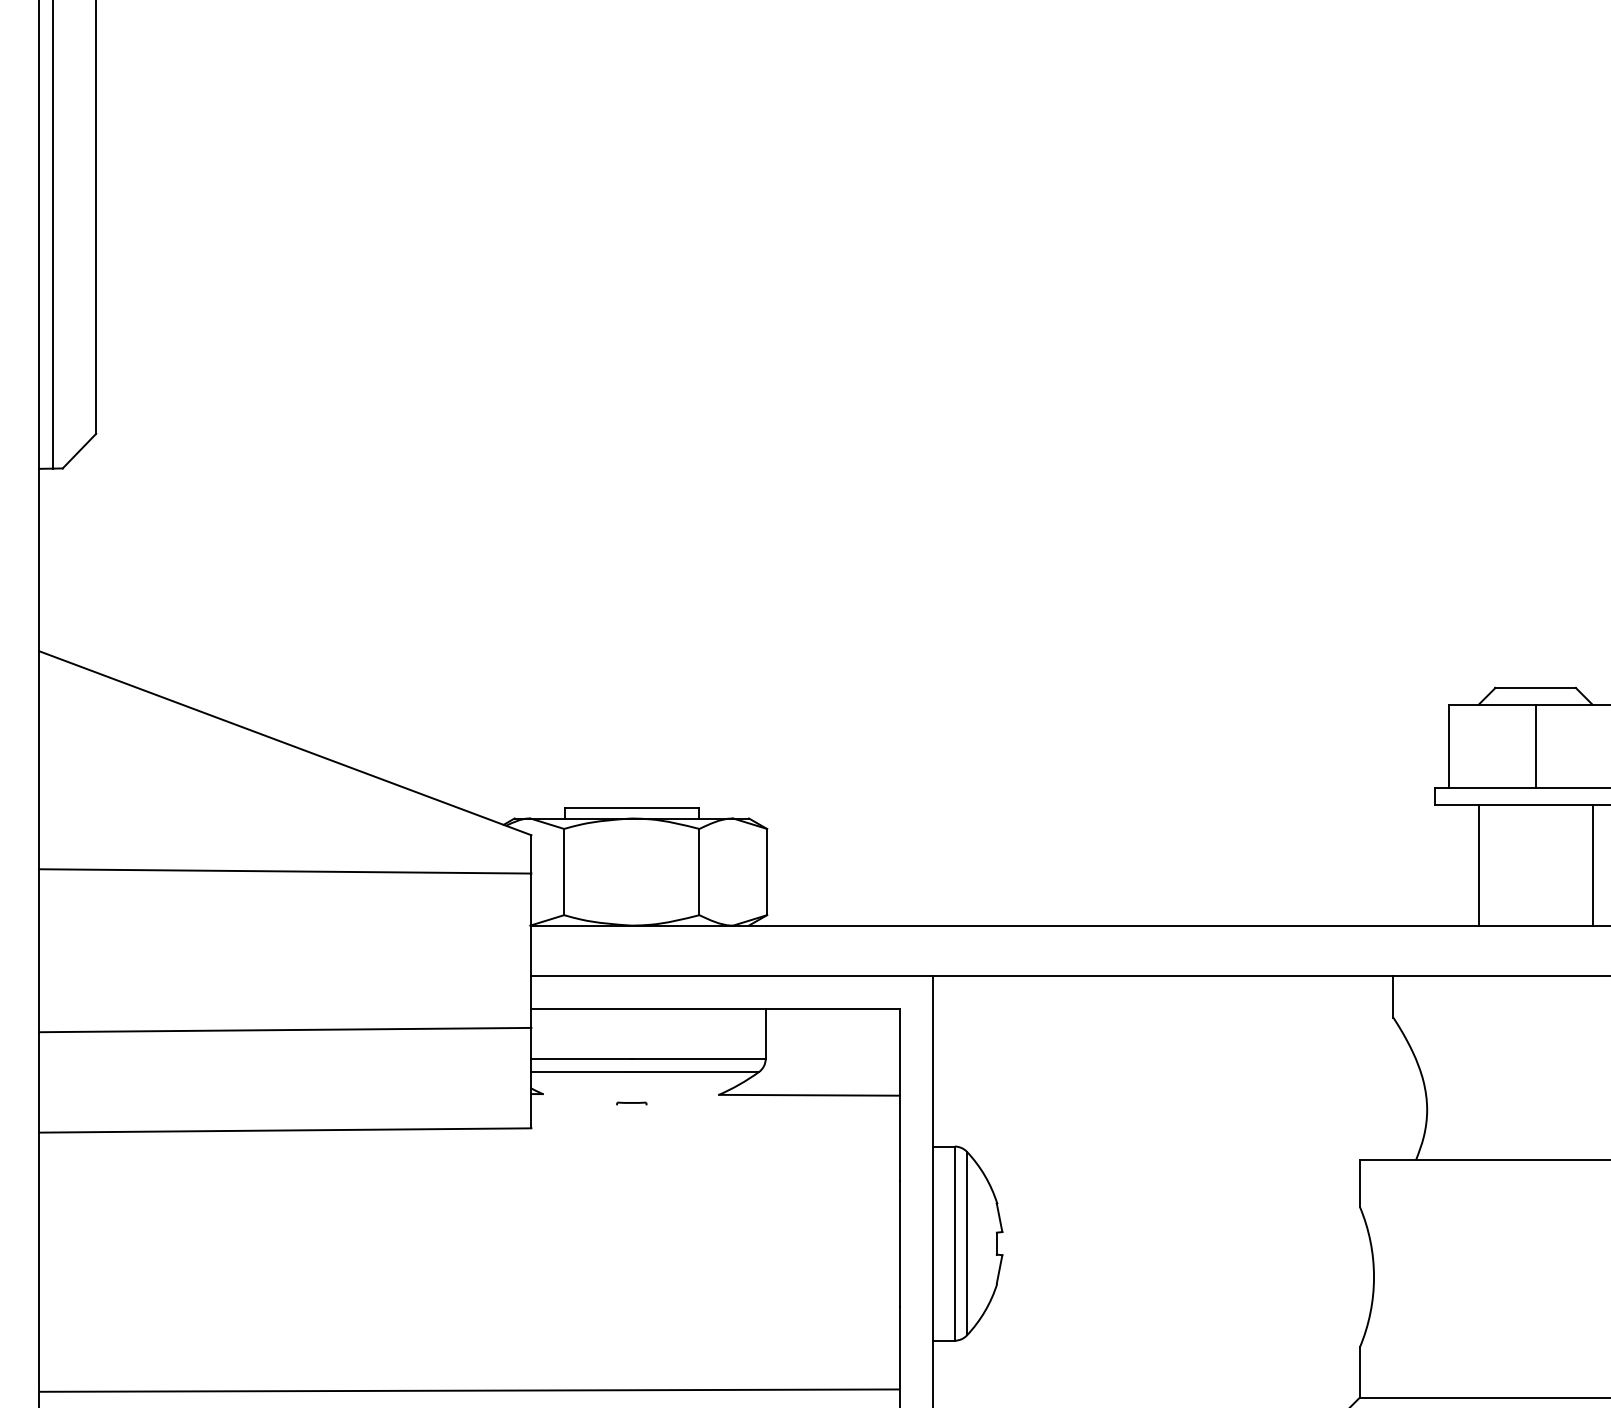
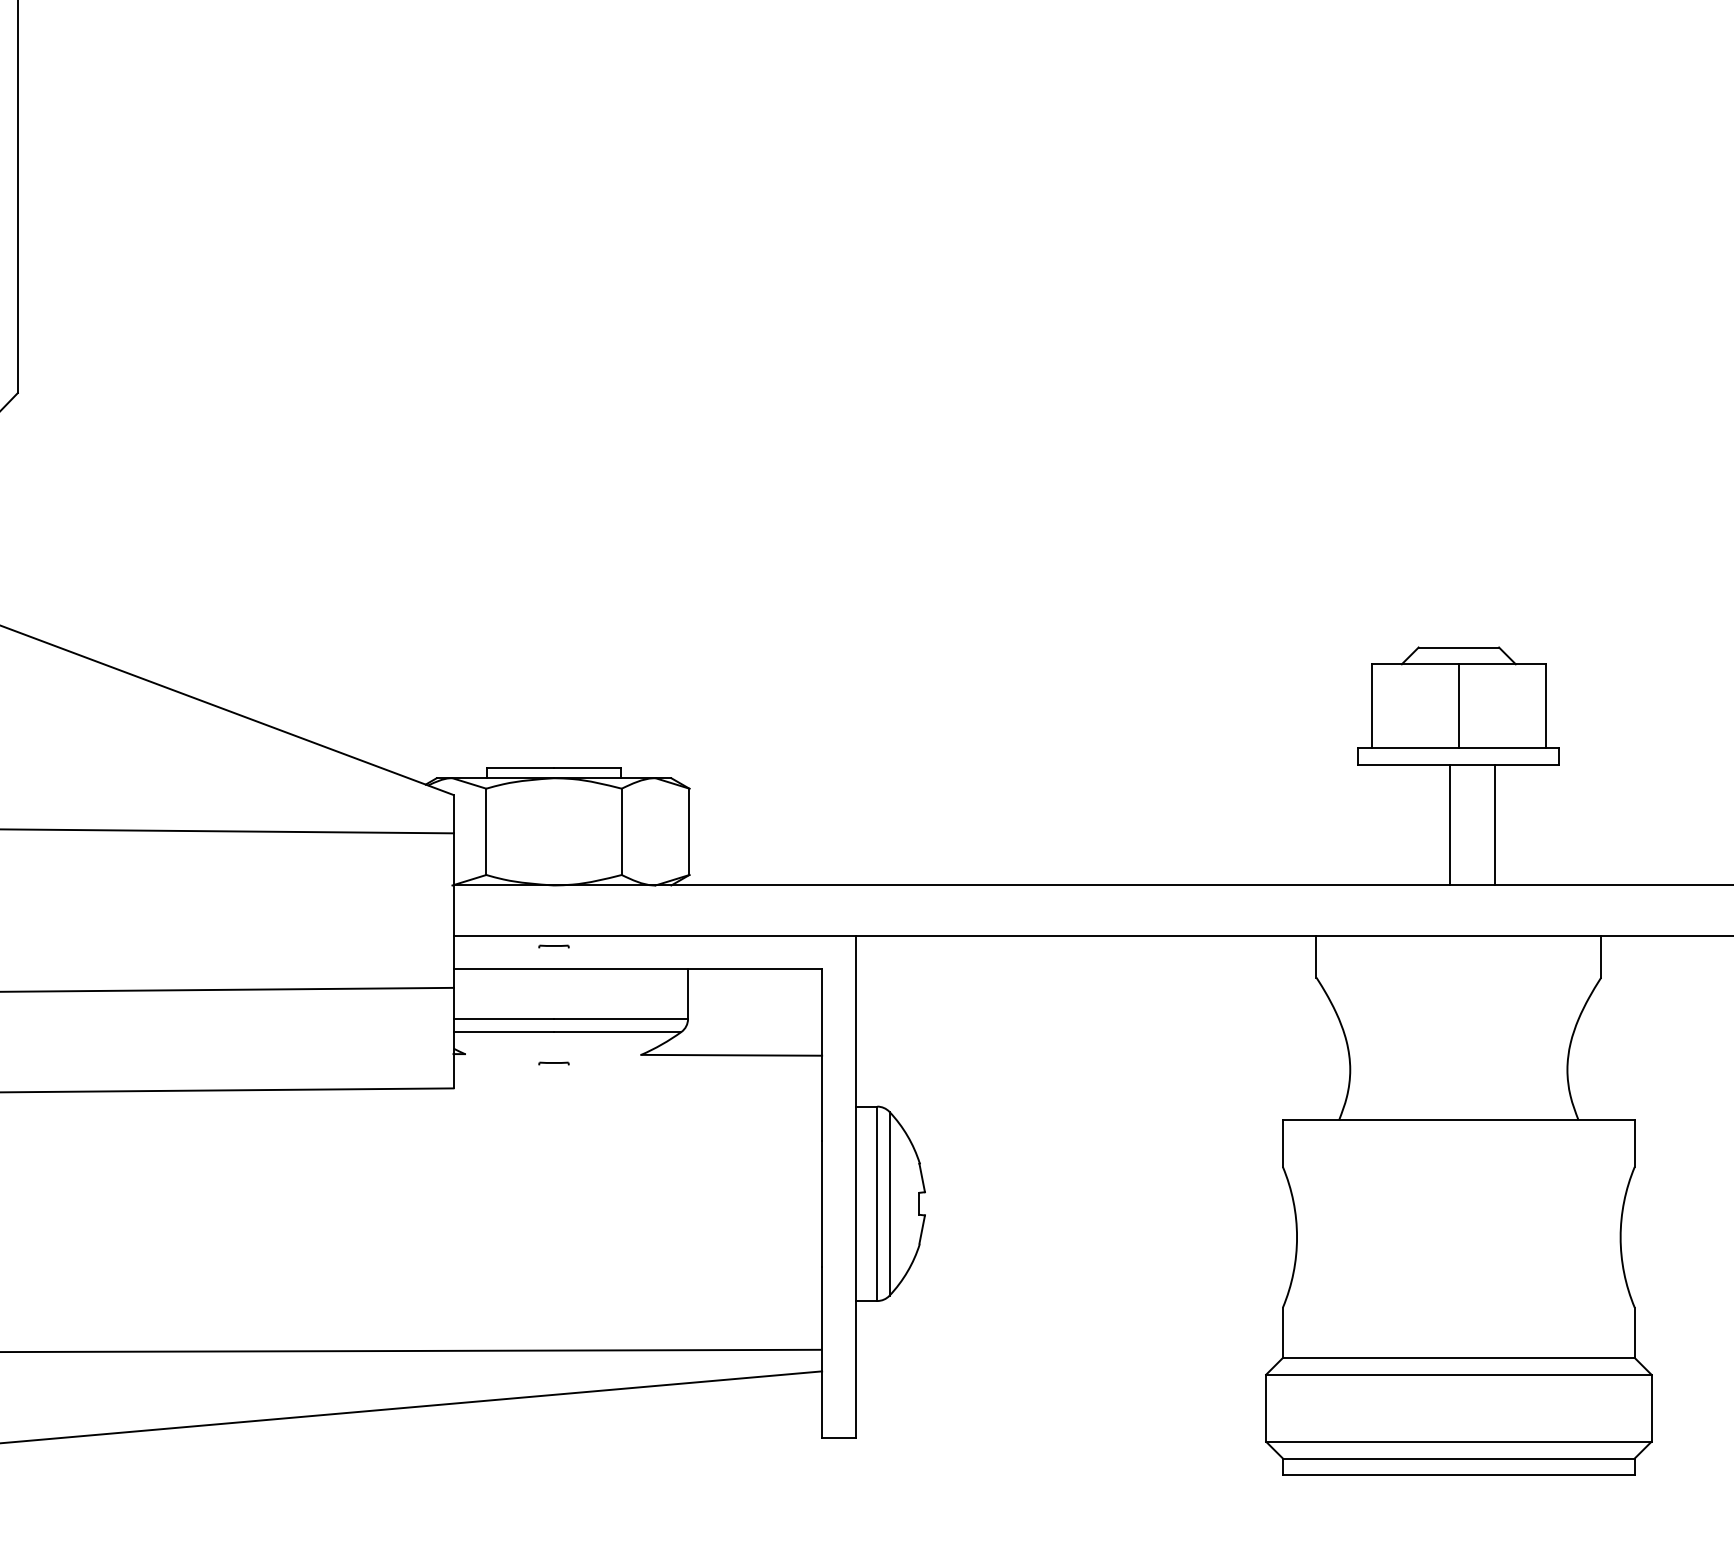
line: (1478, 864) -> (1494, 824), moved
line: (1592, 864) -> (1449, 824), moved
part: (631, 986) -> (553, 946), added

